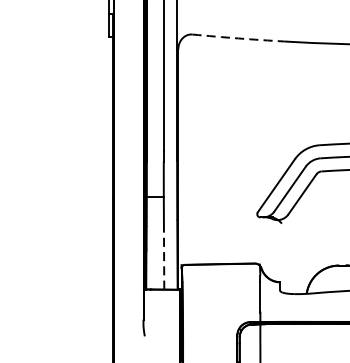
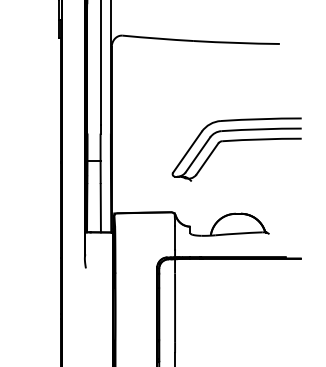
arc: (238, 38) -> (158, 38), dashed -> solid
line: (163, 257) -> (100, 207), dashed -> solid

